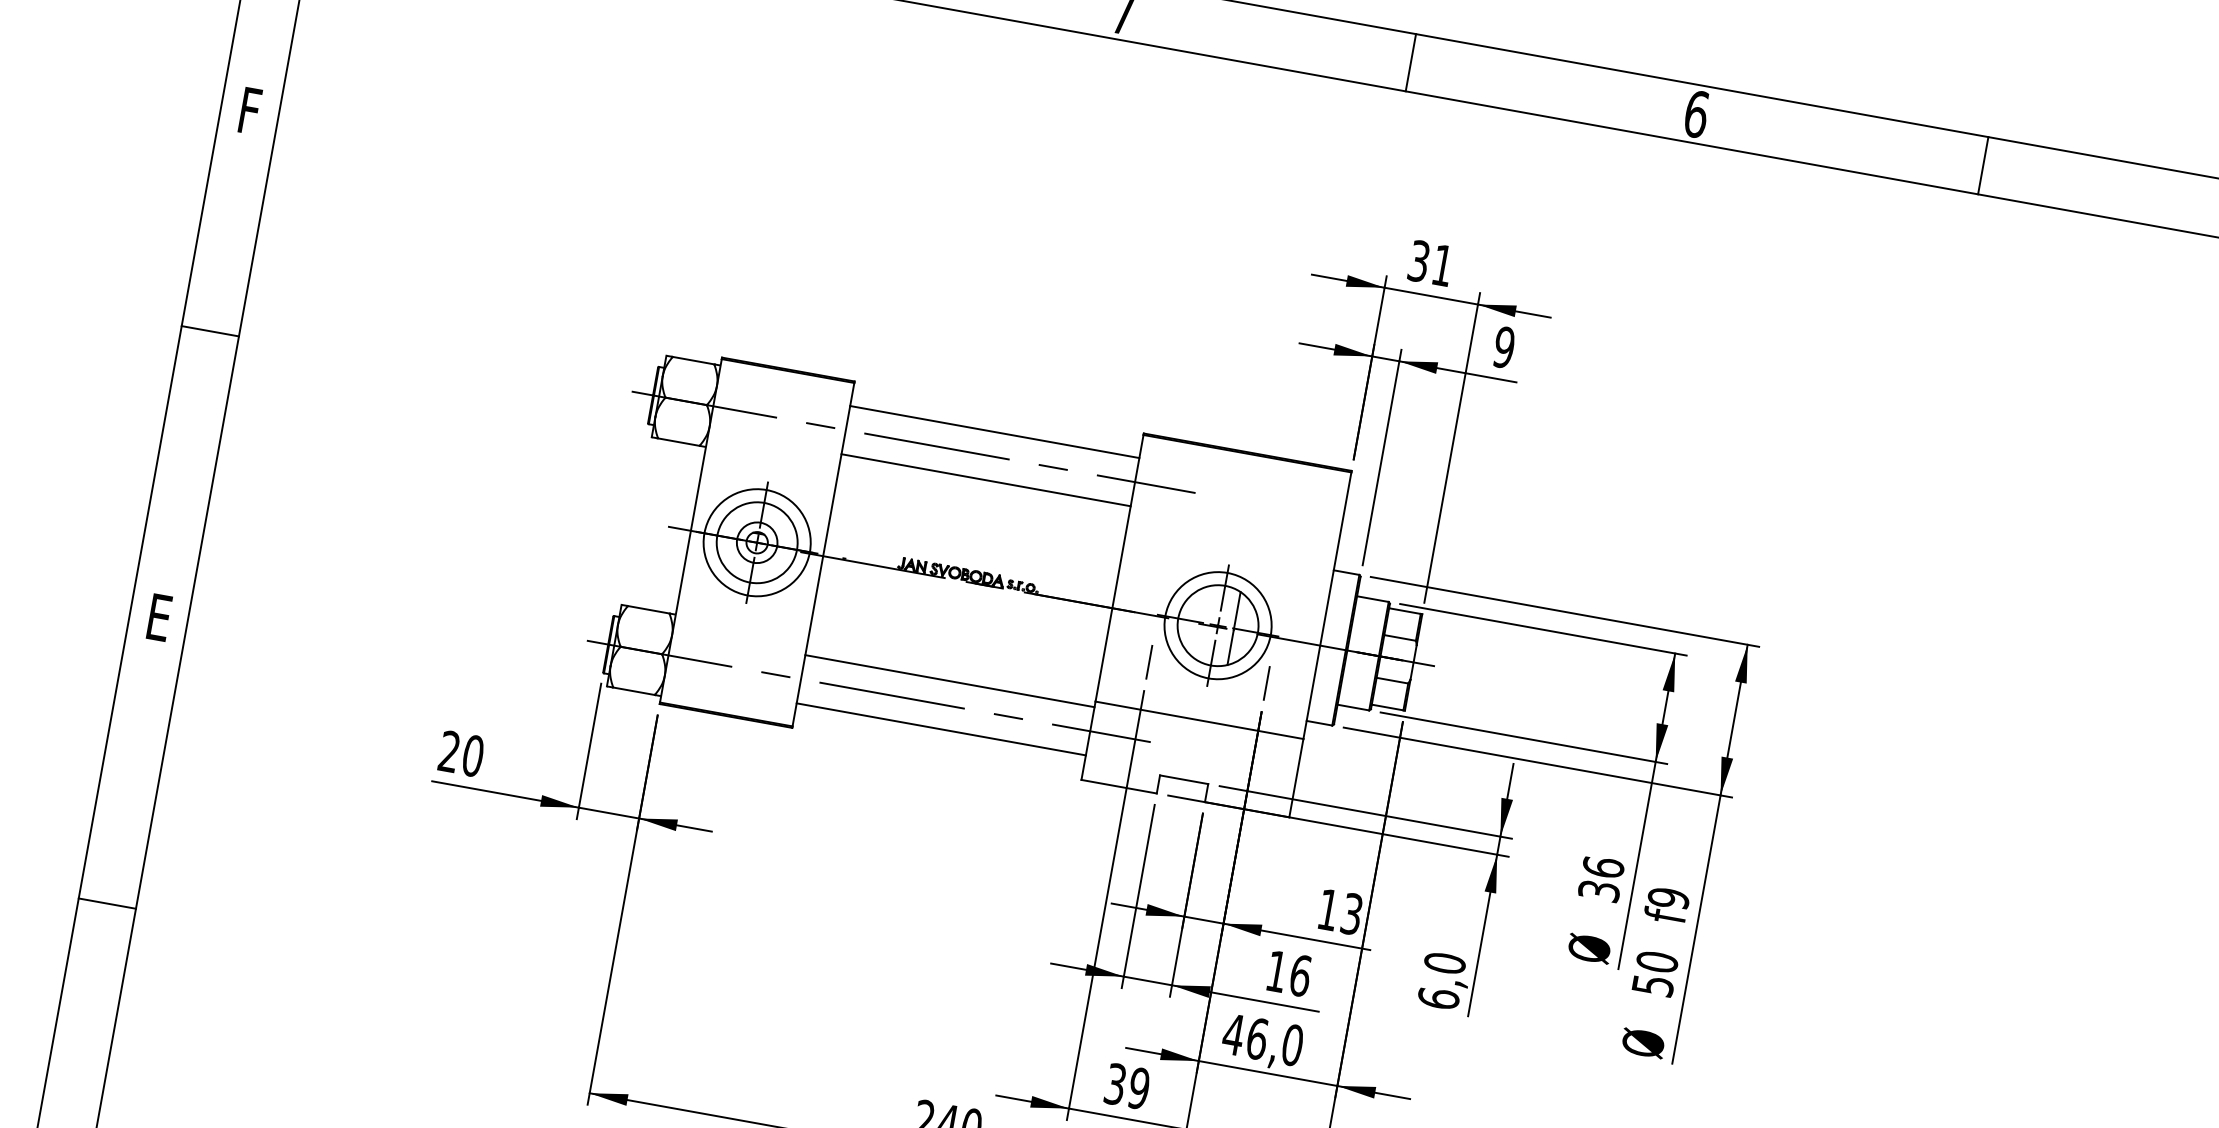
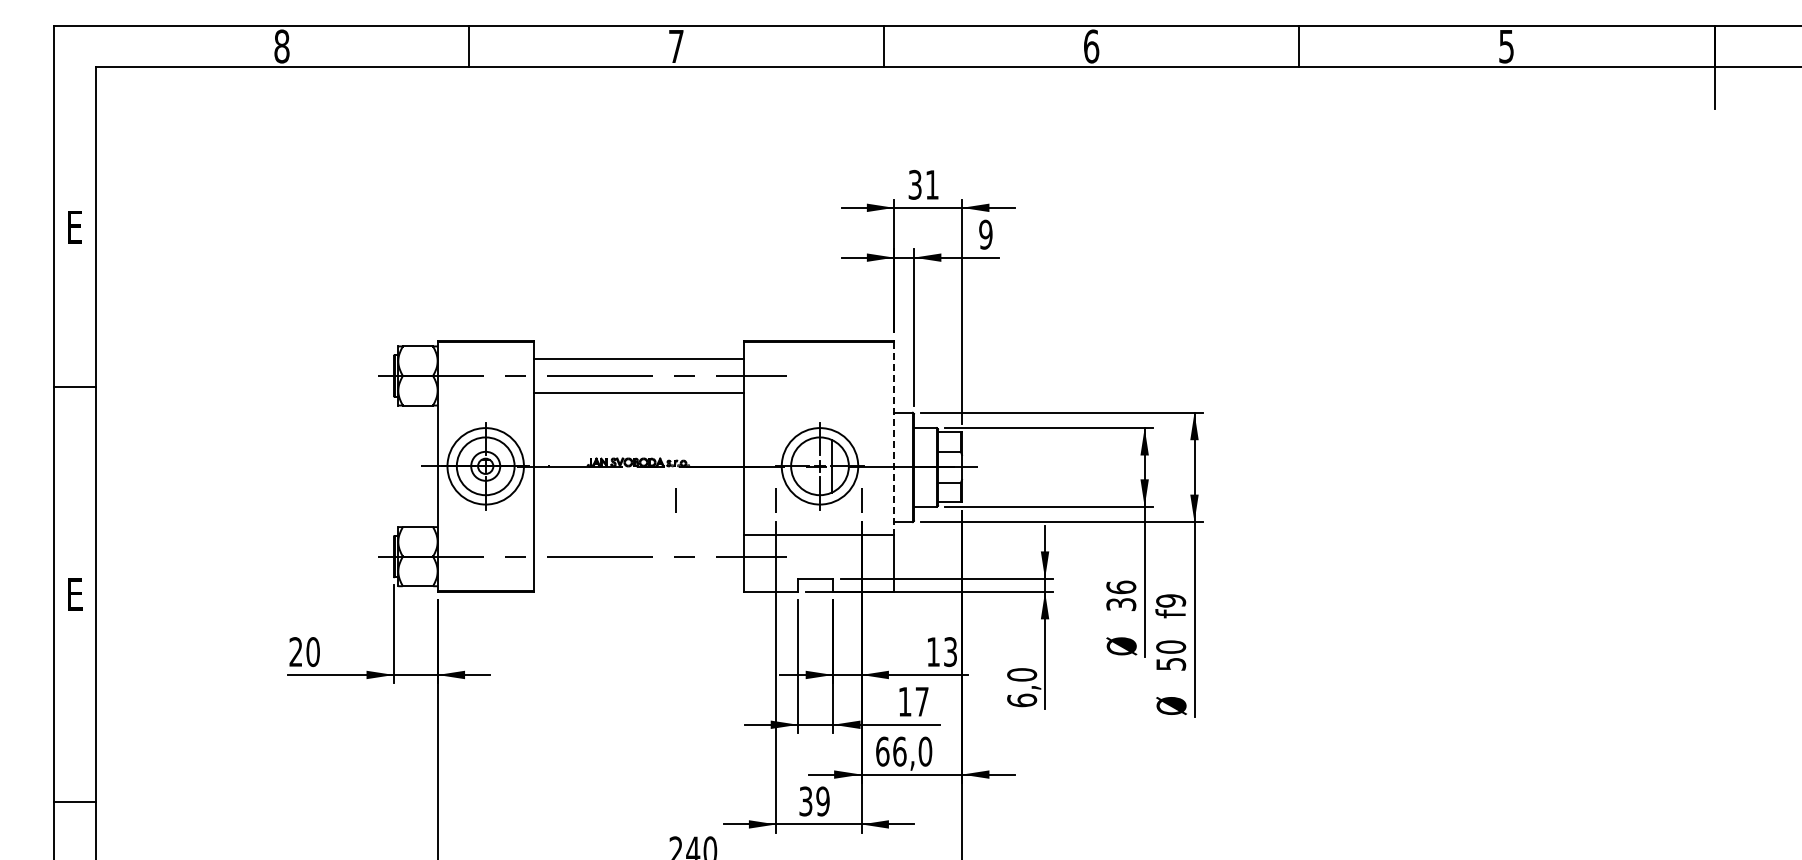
text: (249, 111) -> (74, 227), F -> E
line: (1327, 605) -> (894, 438), solid -> dashed
line: (1010, 636) -> (675, 500), added
line: (949, 681) -> (638, 539), removed
line: (940, 729) -> (638, 574), removed
text: (1299, 975) -> (921, 701), 16 -> 17
text: (1233, 1034) -> (882, 751), 46,0 -> 66,0

